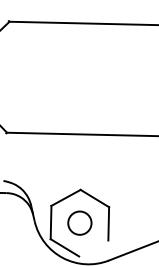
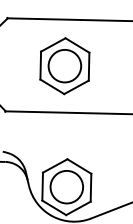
part: (77, 79) -> (64, 66), added
circle: (79, 222) -> (66, 186), size x1.67
line: (93, 248) -> (78, 208), added

